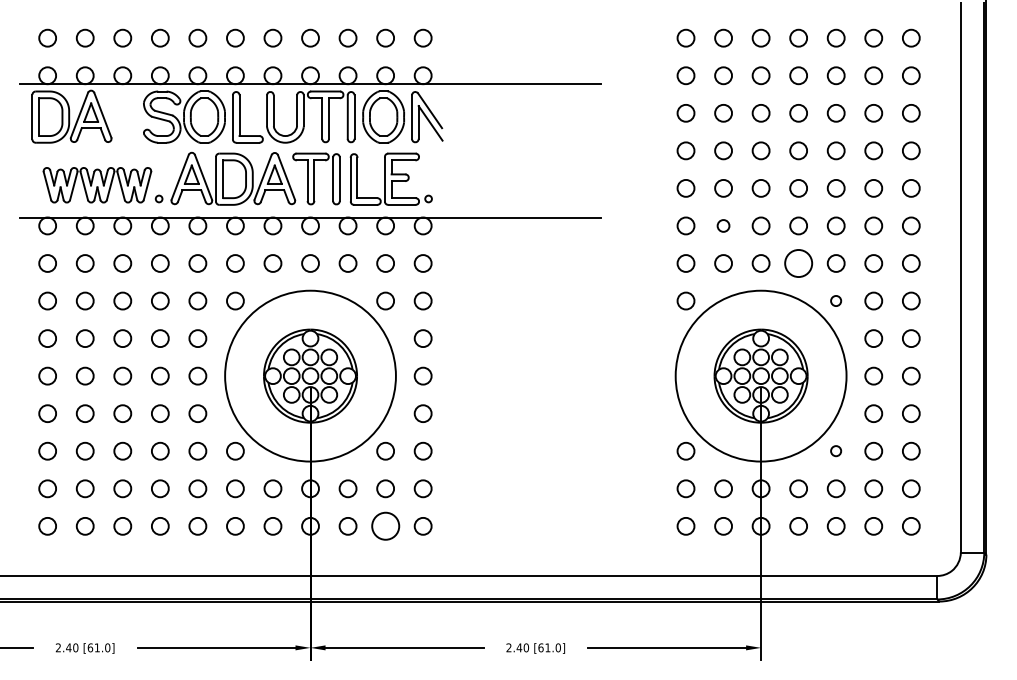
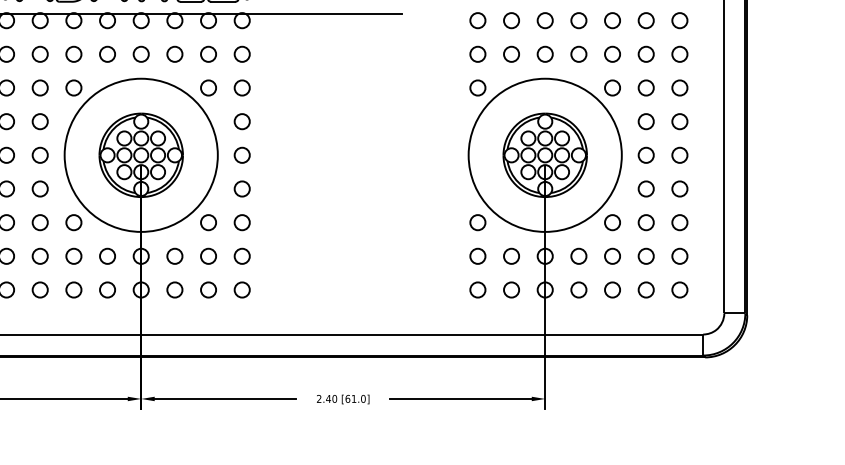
circle: (723, 225) -> (511, 20), size x1.43
circle: (798, 263) -> (578, 54), size x0.62
circle: (835, 300) -> (611, 87), size x1.67
circle: (835, 450) -> (611, 222), size x1.67
circle: (385, 526) -> (208, 290), size x0.62

